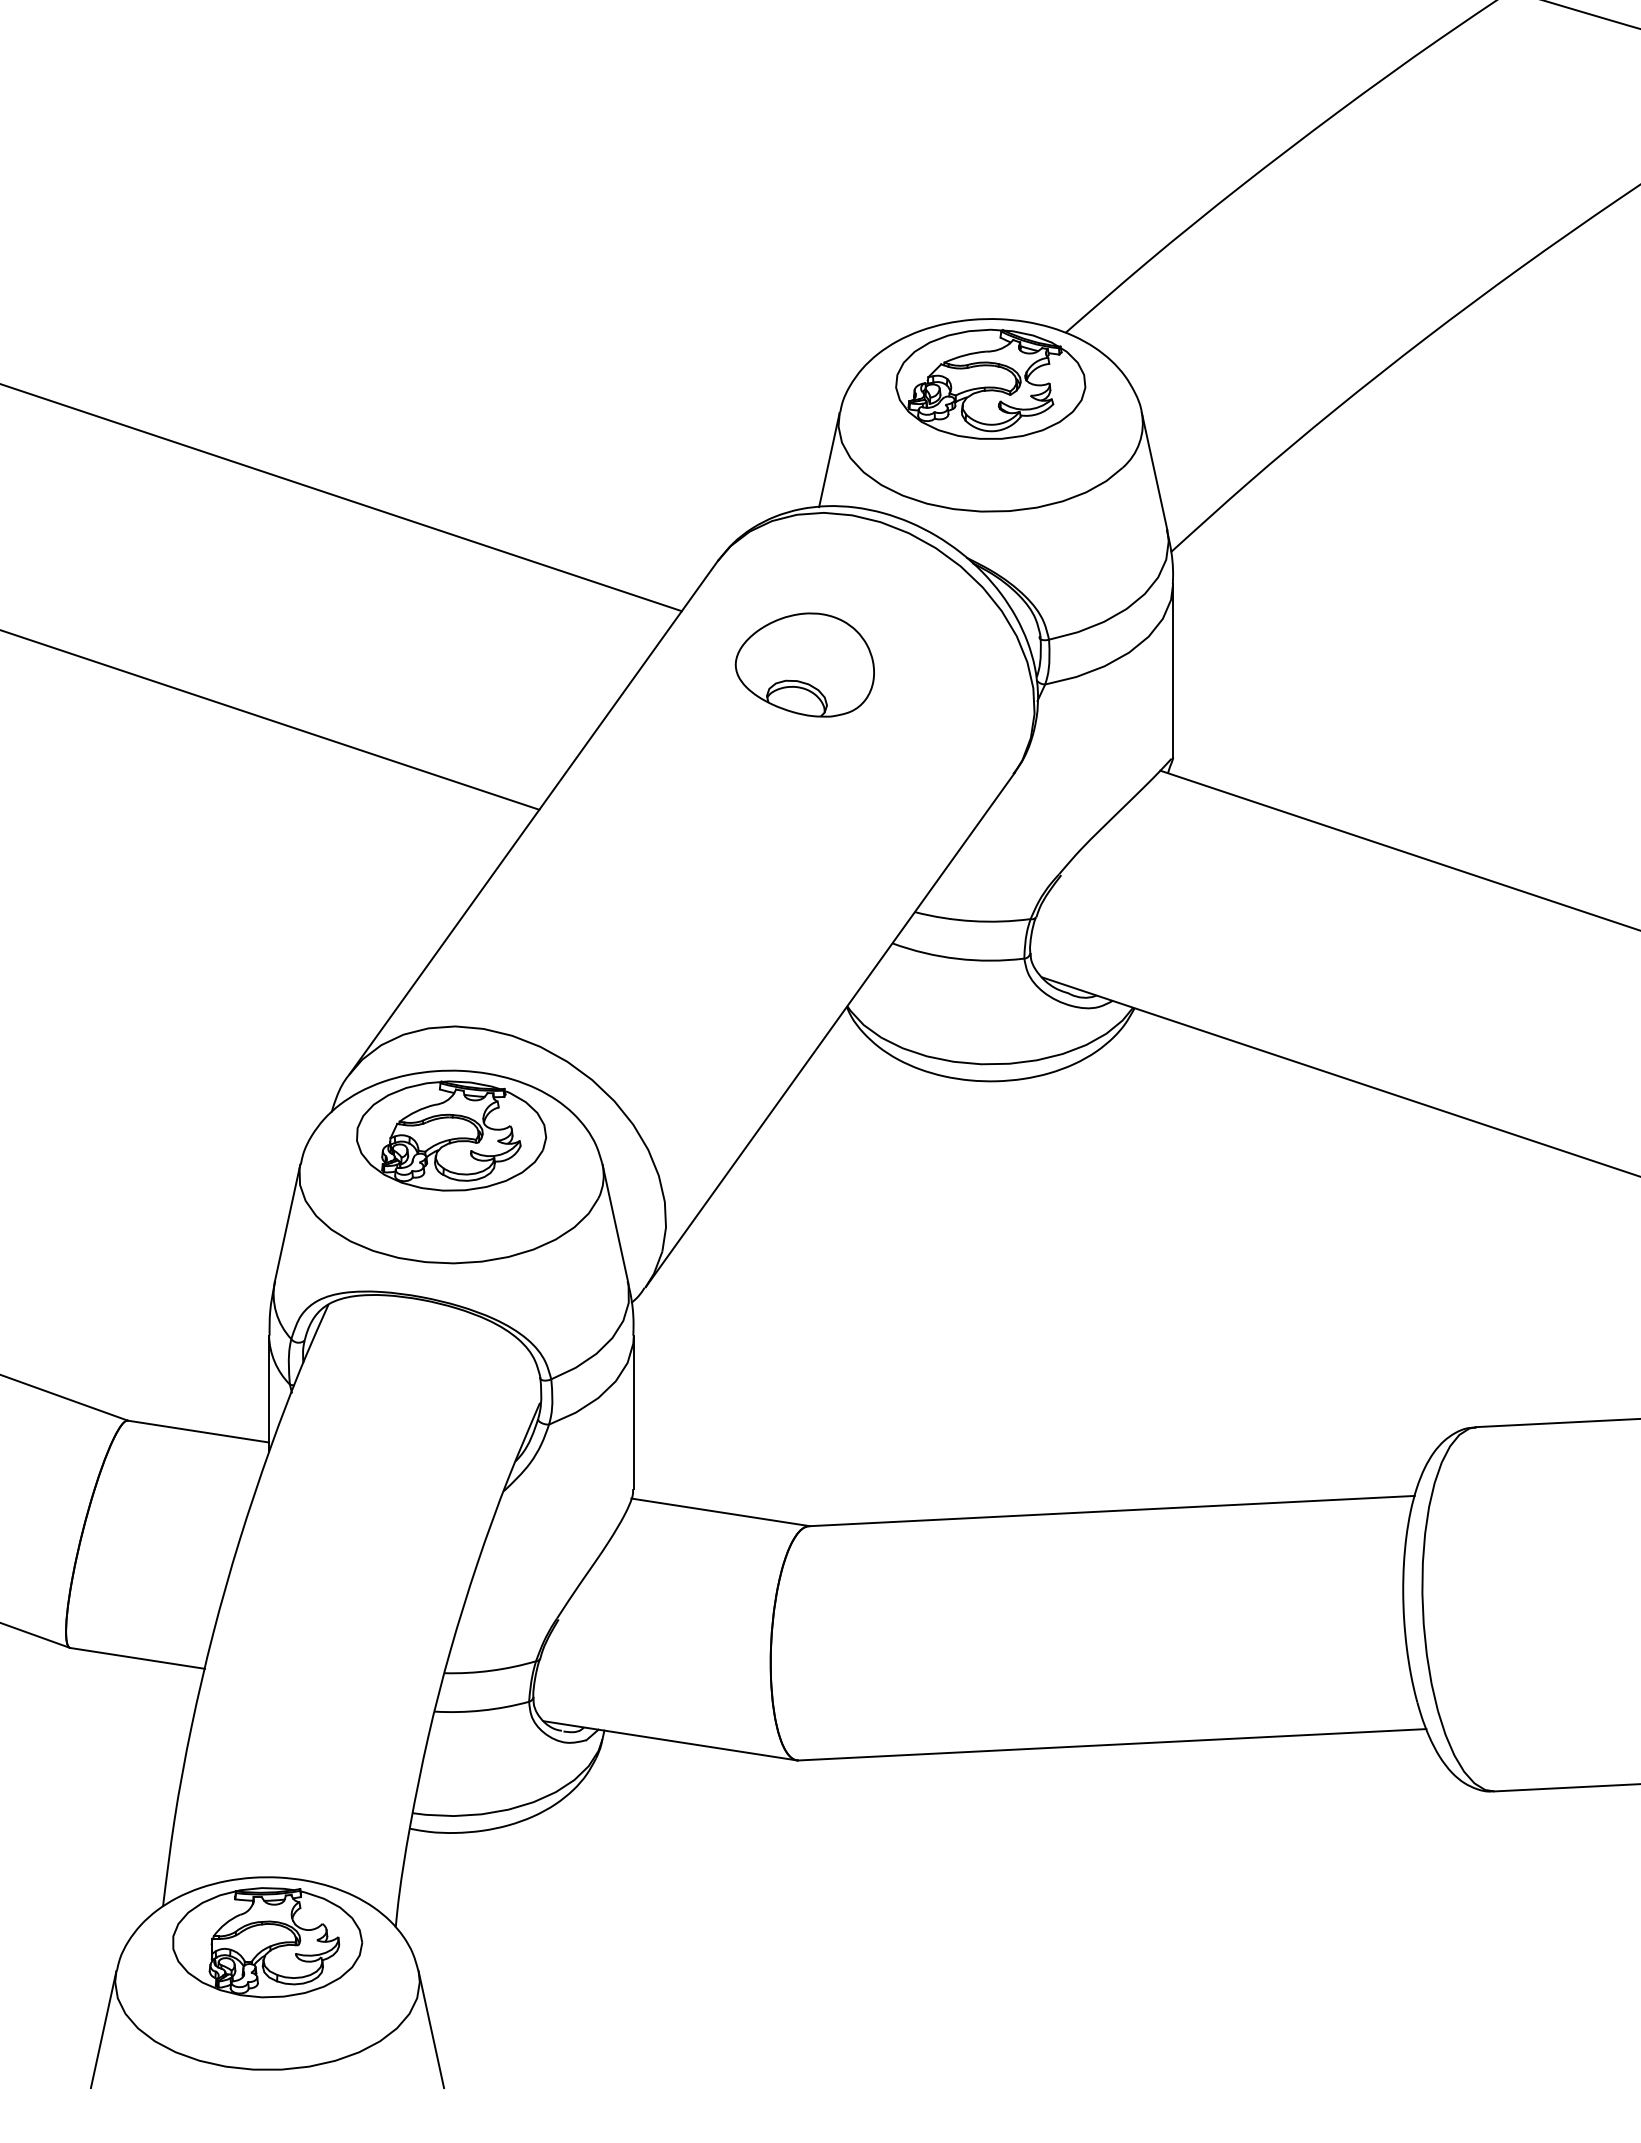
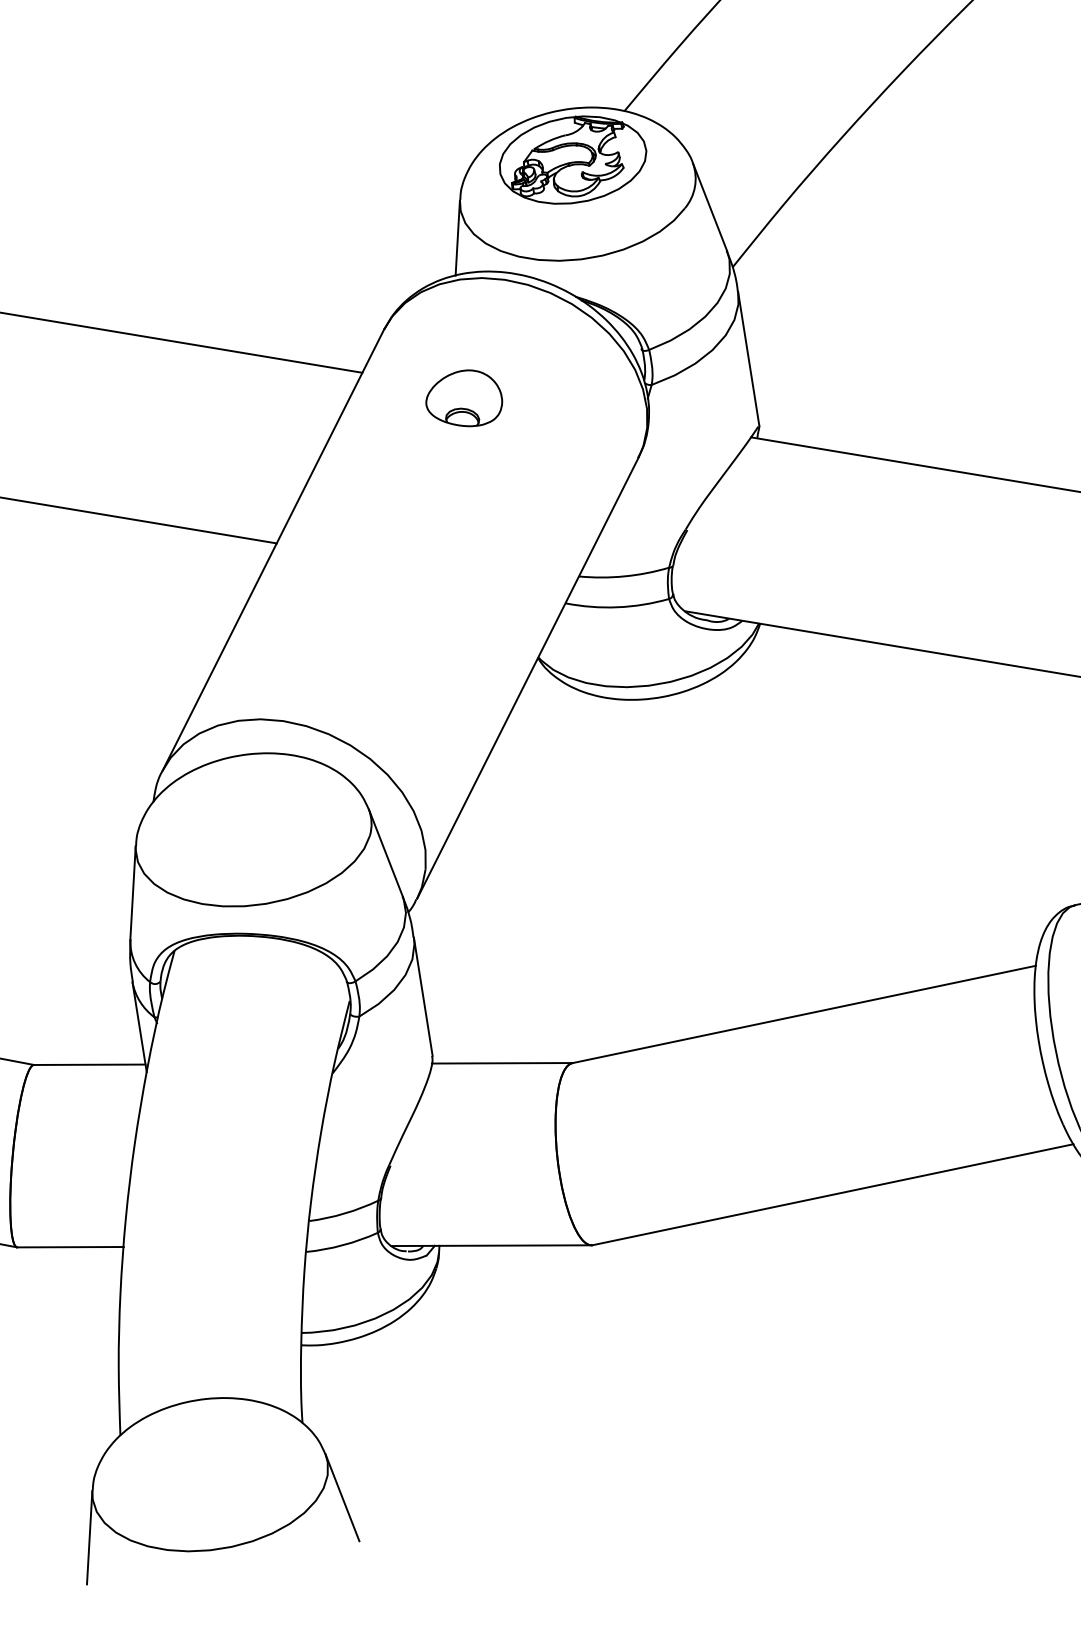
part: (804, 664) -> (463, 398), size x0.7
part: (451, 1135) -> (248, 805), removed
part: (267, 1942) -> (205, 1450), removed

